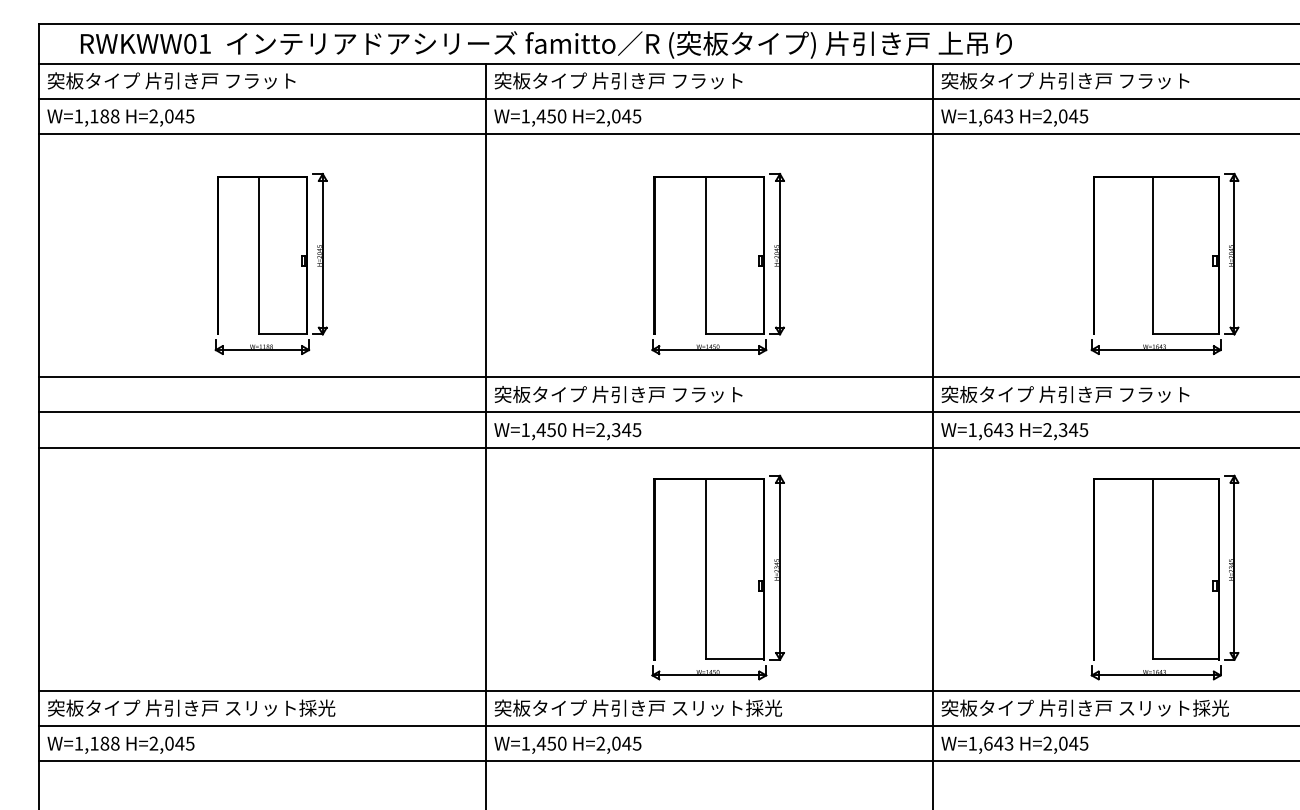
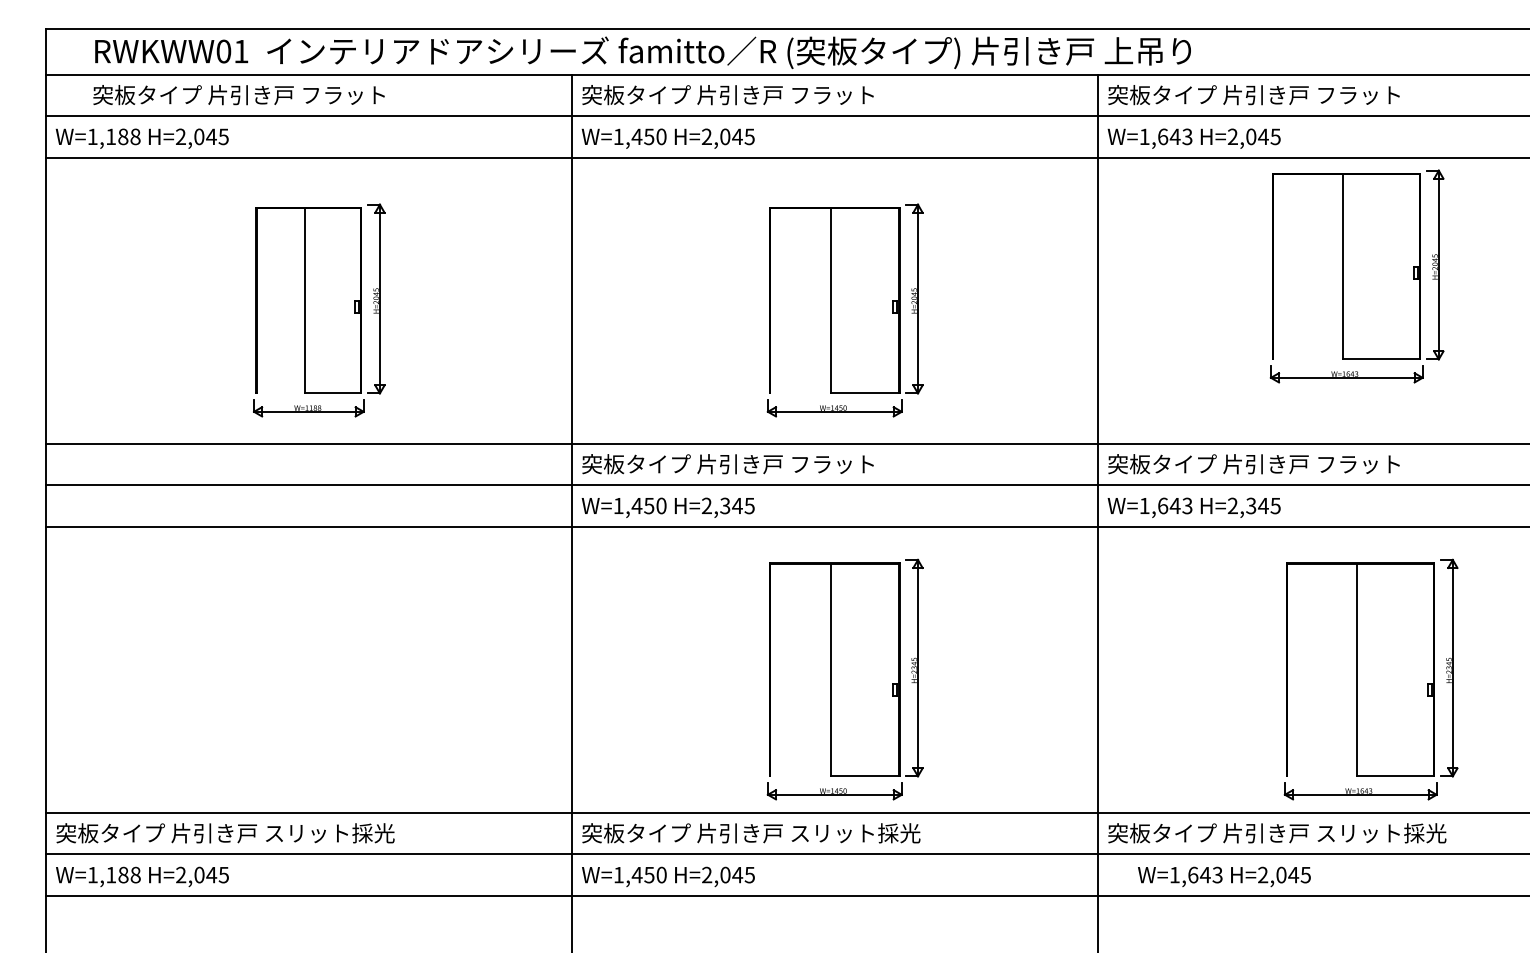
text: (171, 81) -> (238, 95), moved
part: (1164, 263) -> (1356, 276), moved
text: (1014, 744) -> (1224, 876), moved

